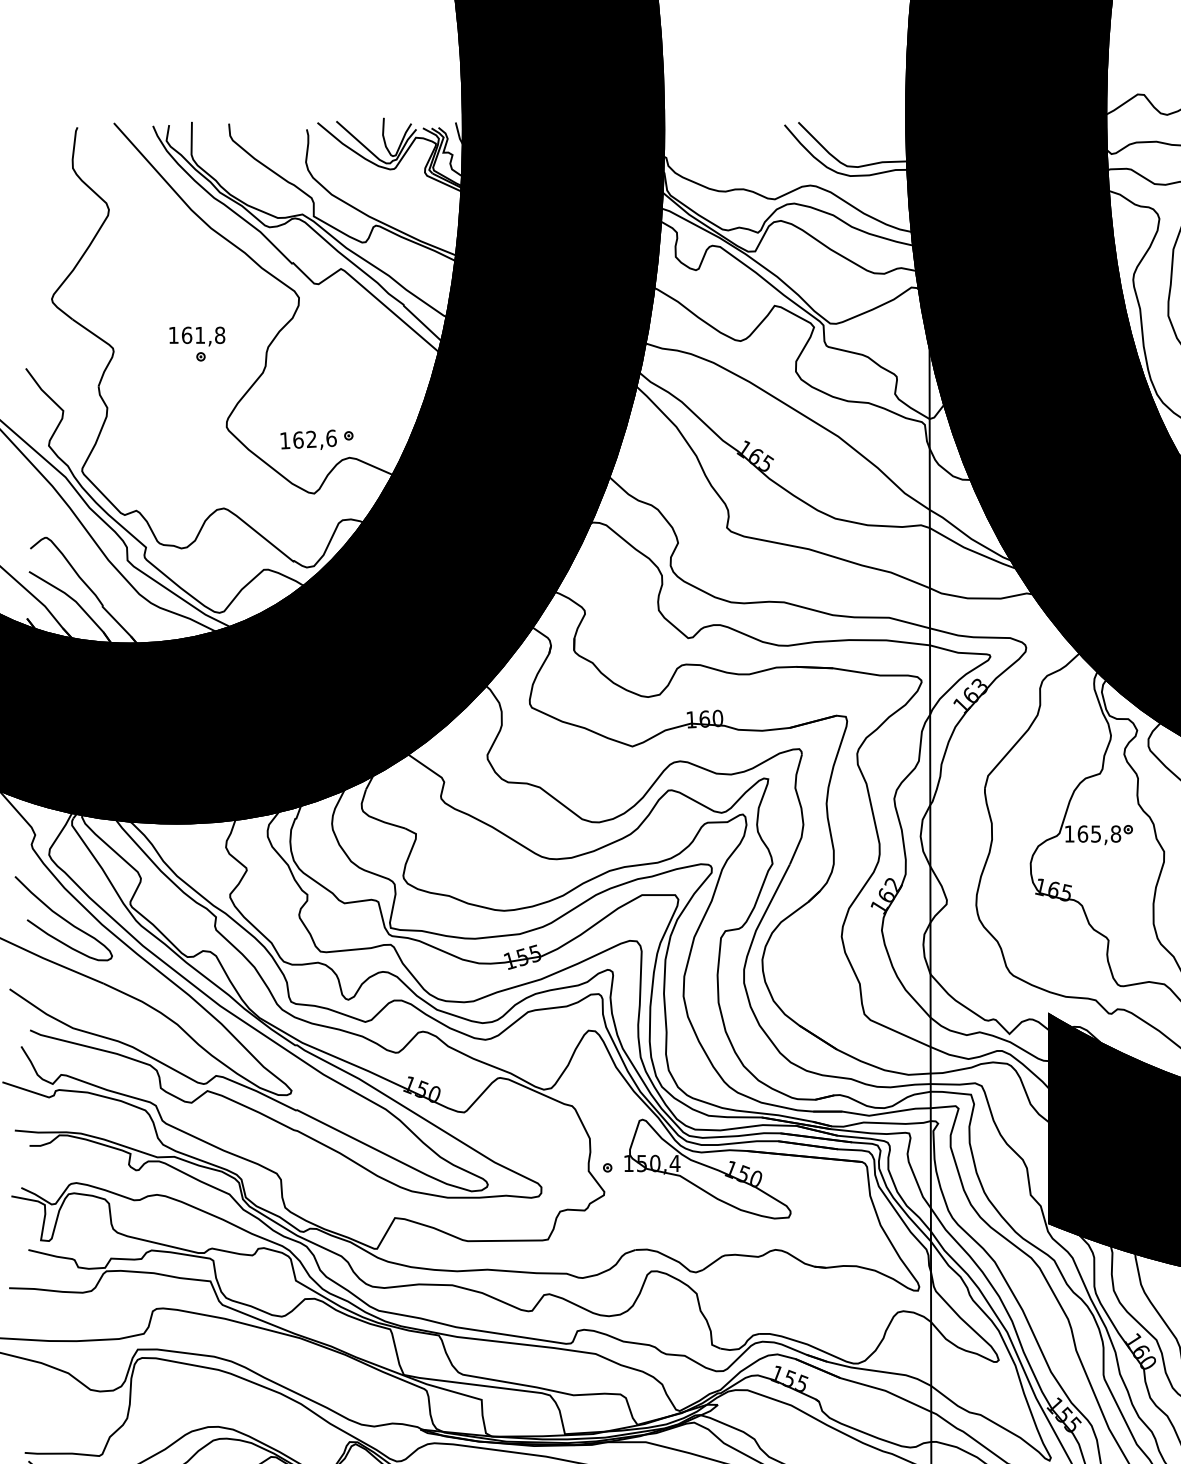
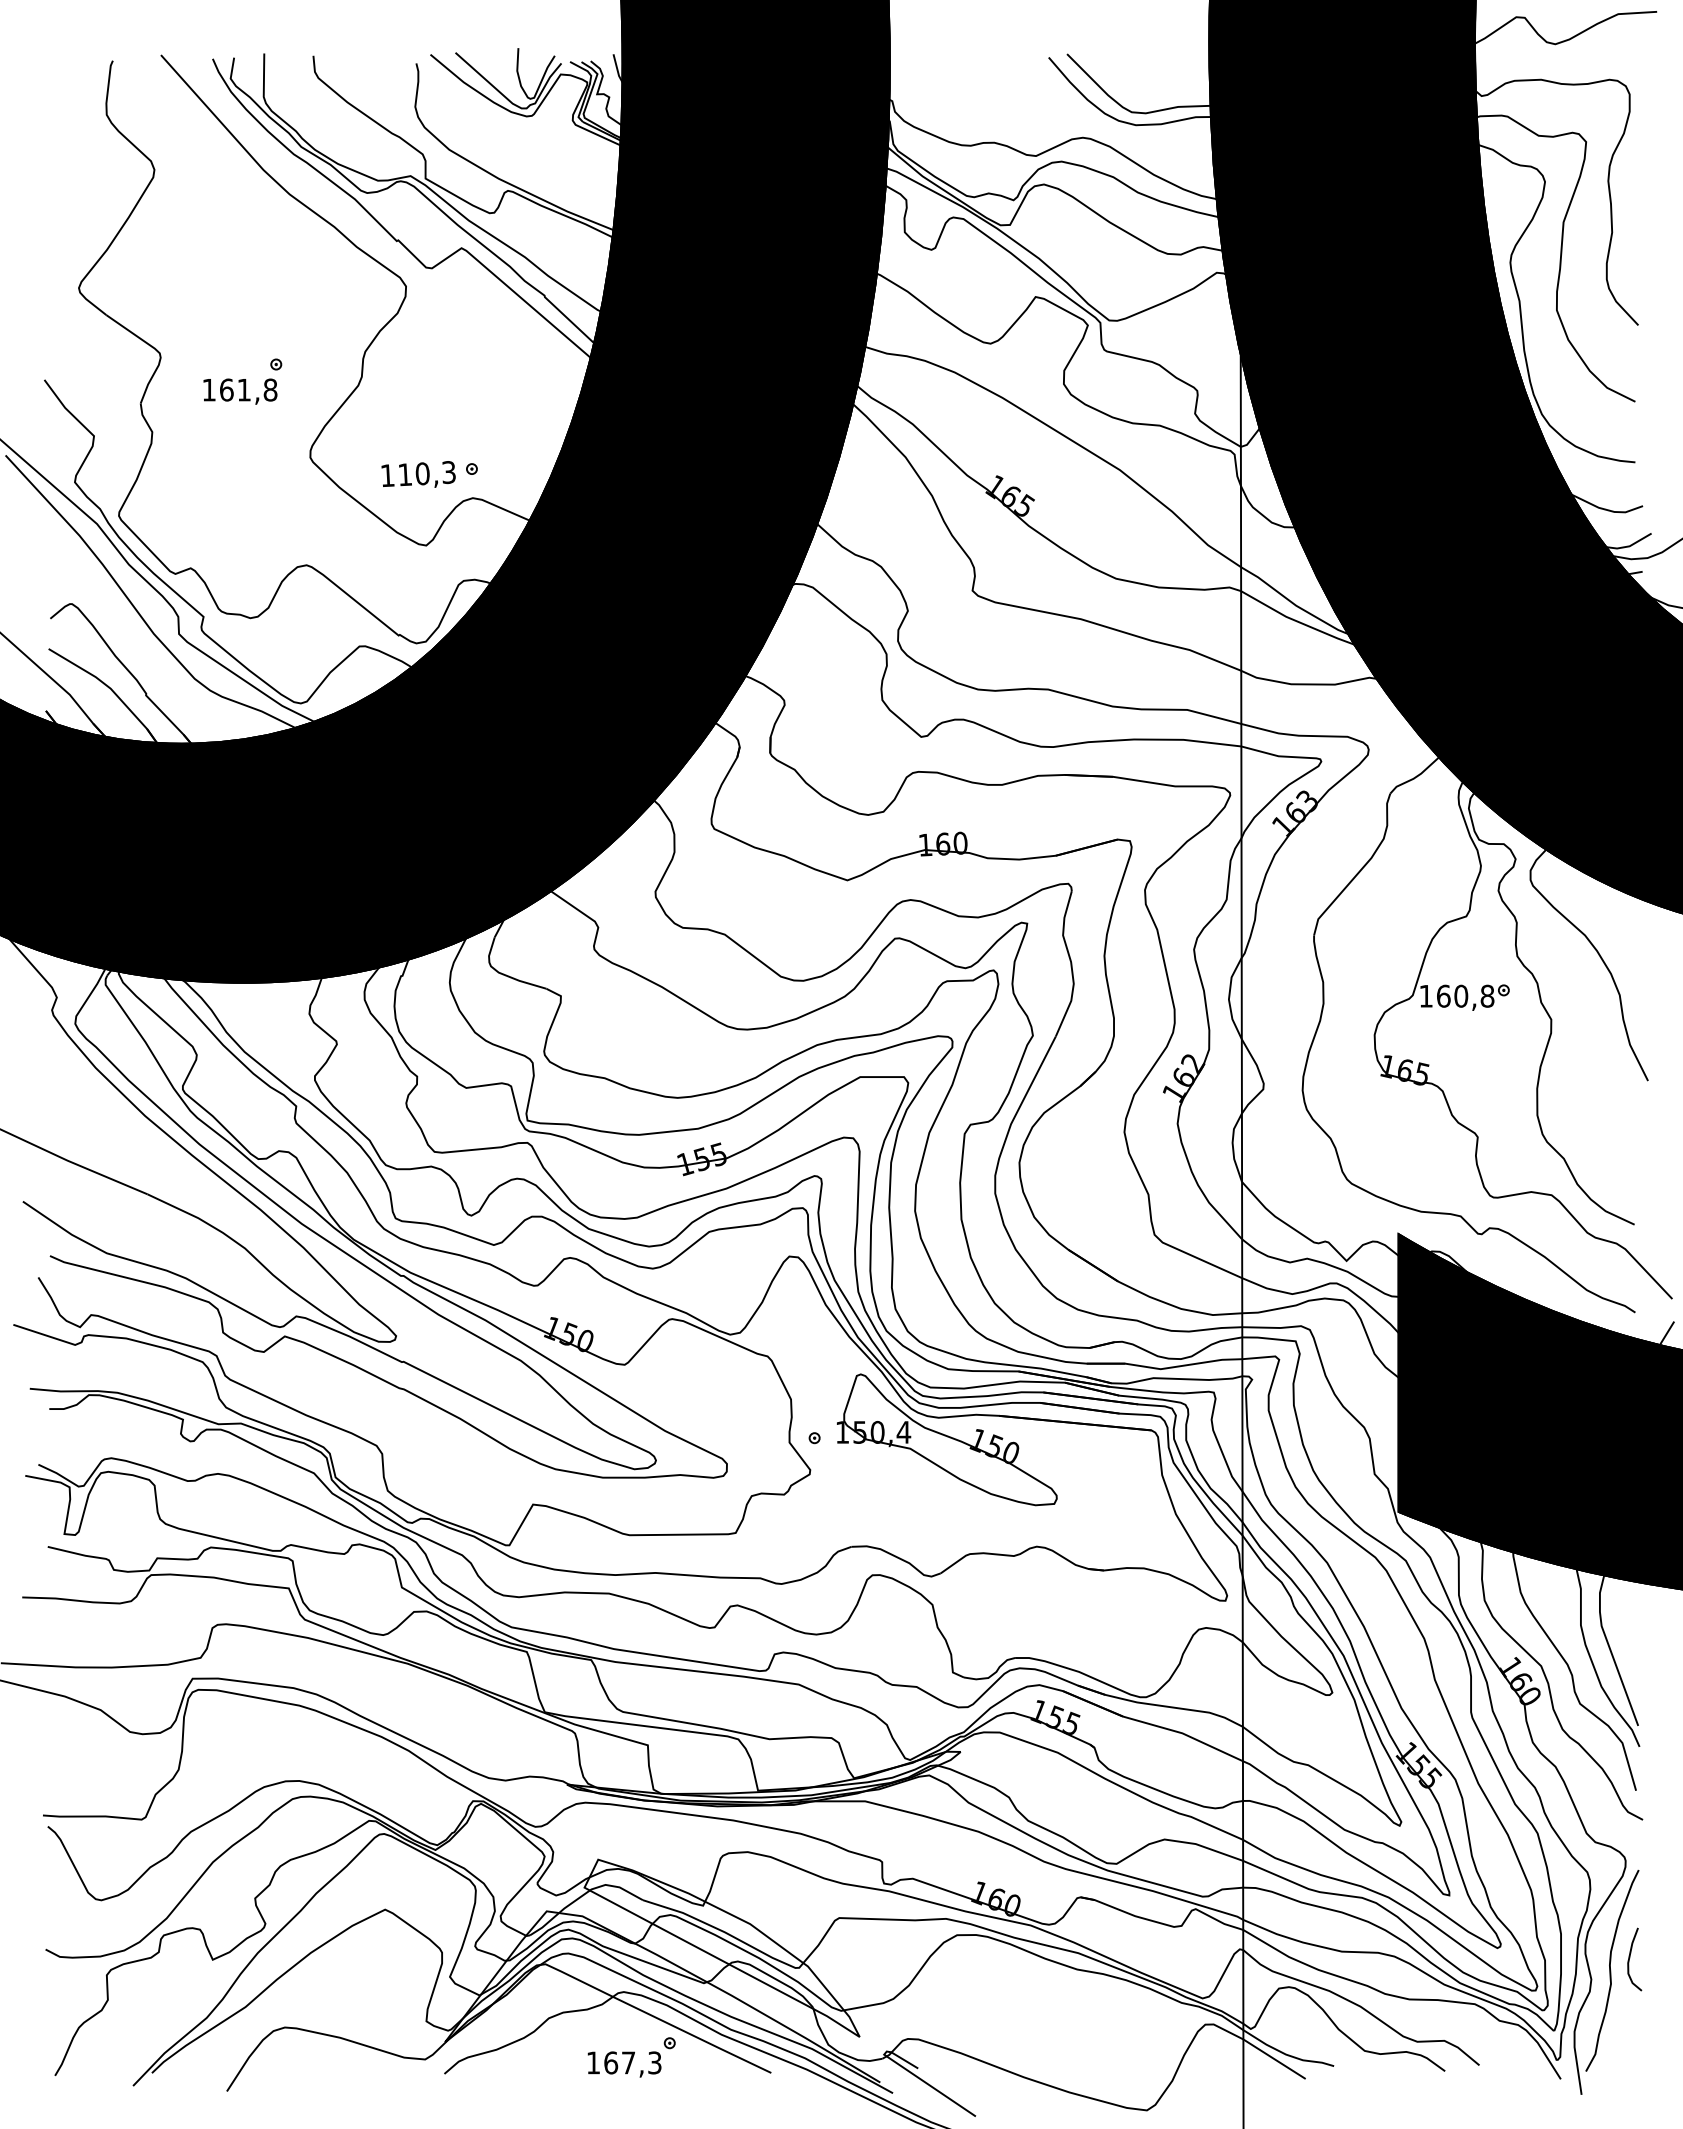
text: (197, 336) -> (240, 391), moved
text: (315, 439) -> (427, 473), 162,6 -> 110,3
text: (1096, 833) -> (1461, 995), 165,8 -> 160,8
curve: (63, 918) -> (94, 1108), removed

